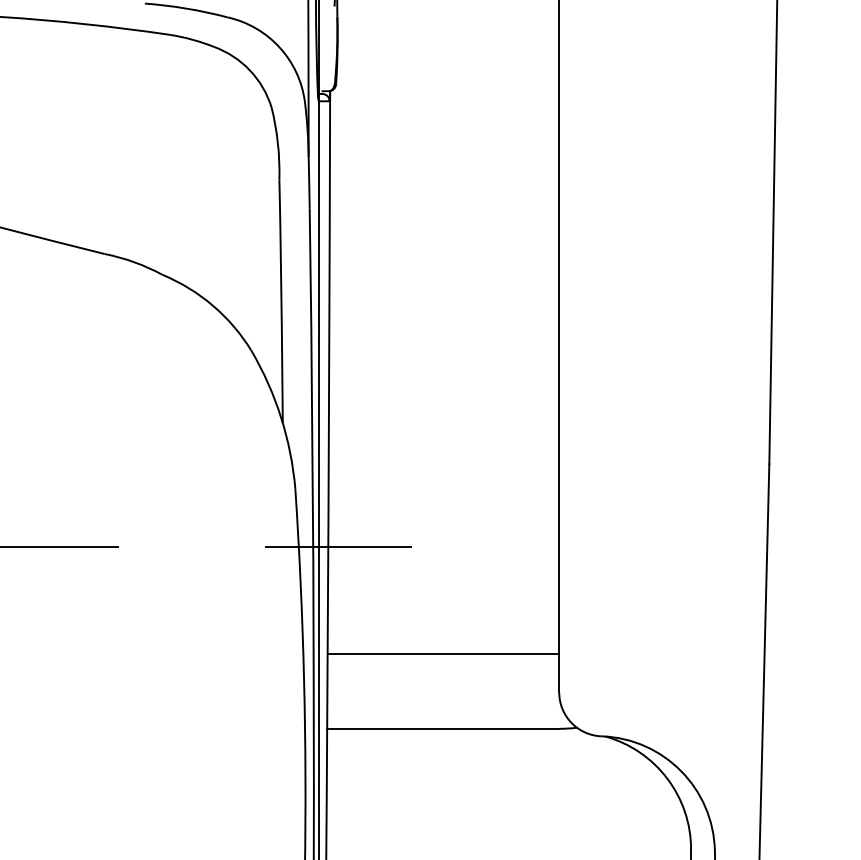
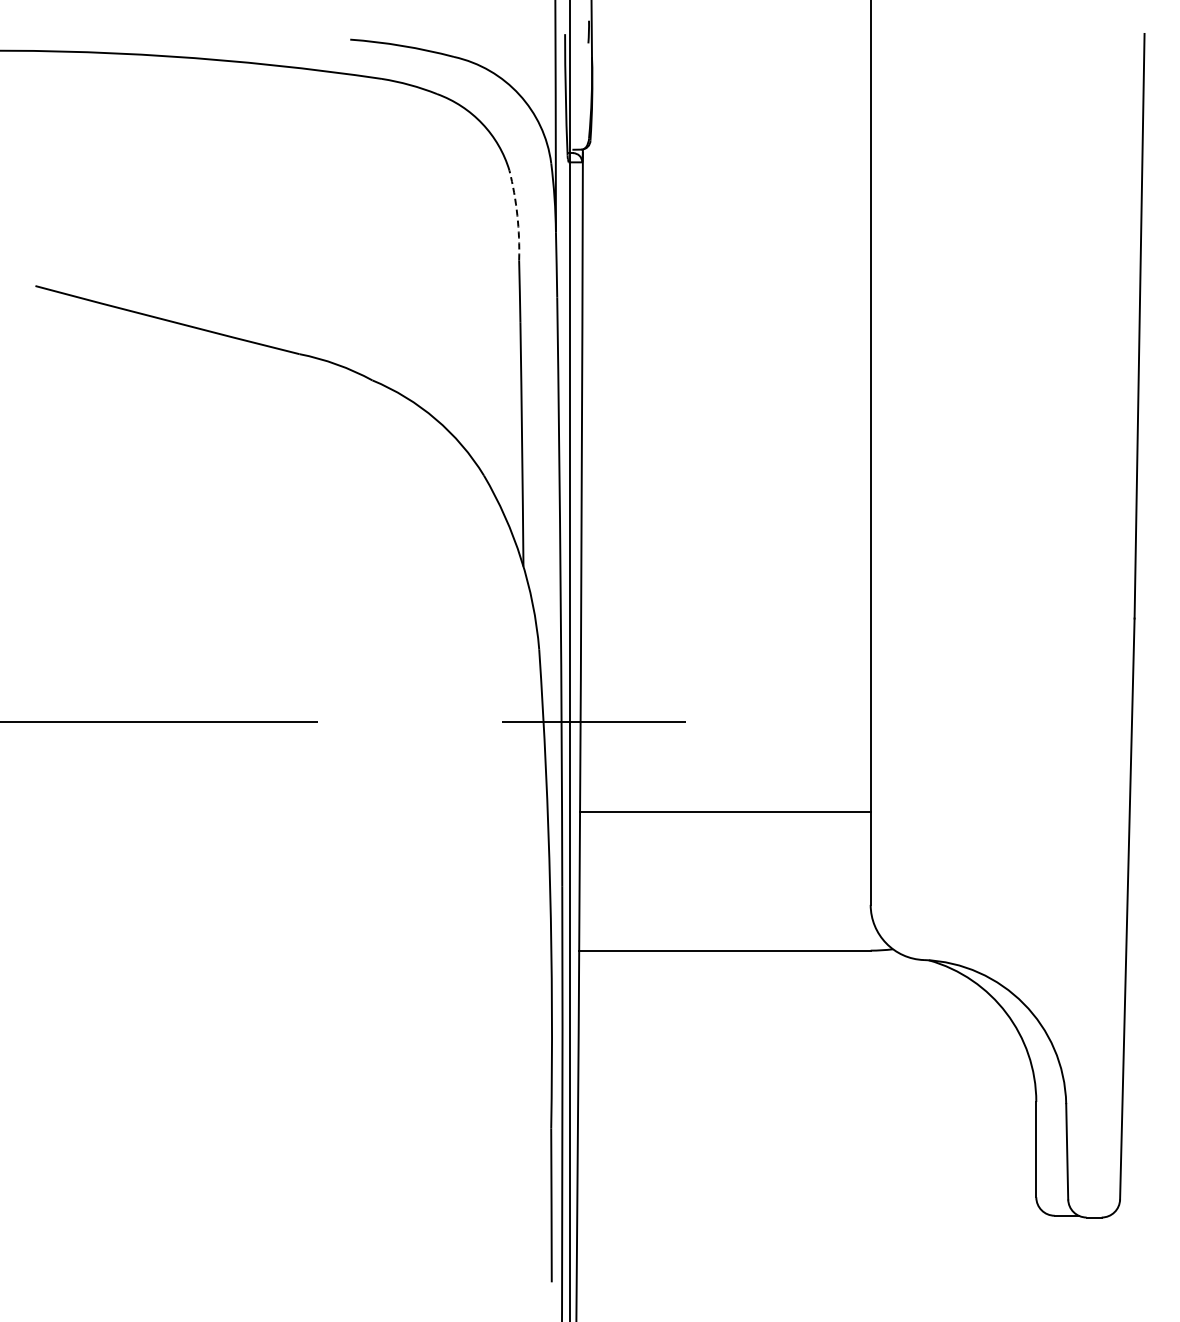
arc: (278, 143) -> (517, 215), solid -> dashed
line: (442, 654) -> (724, 812), moved

